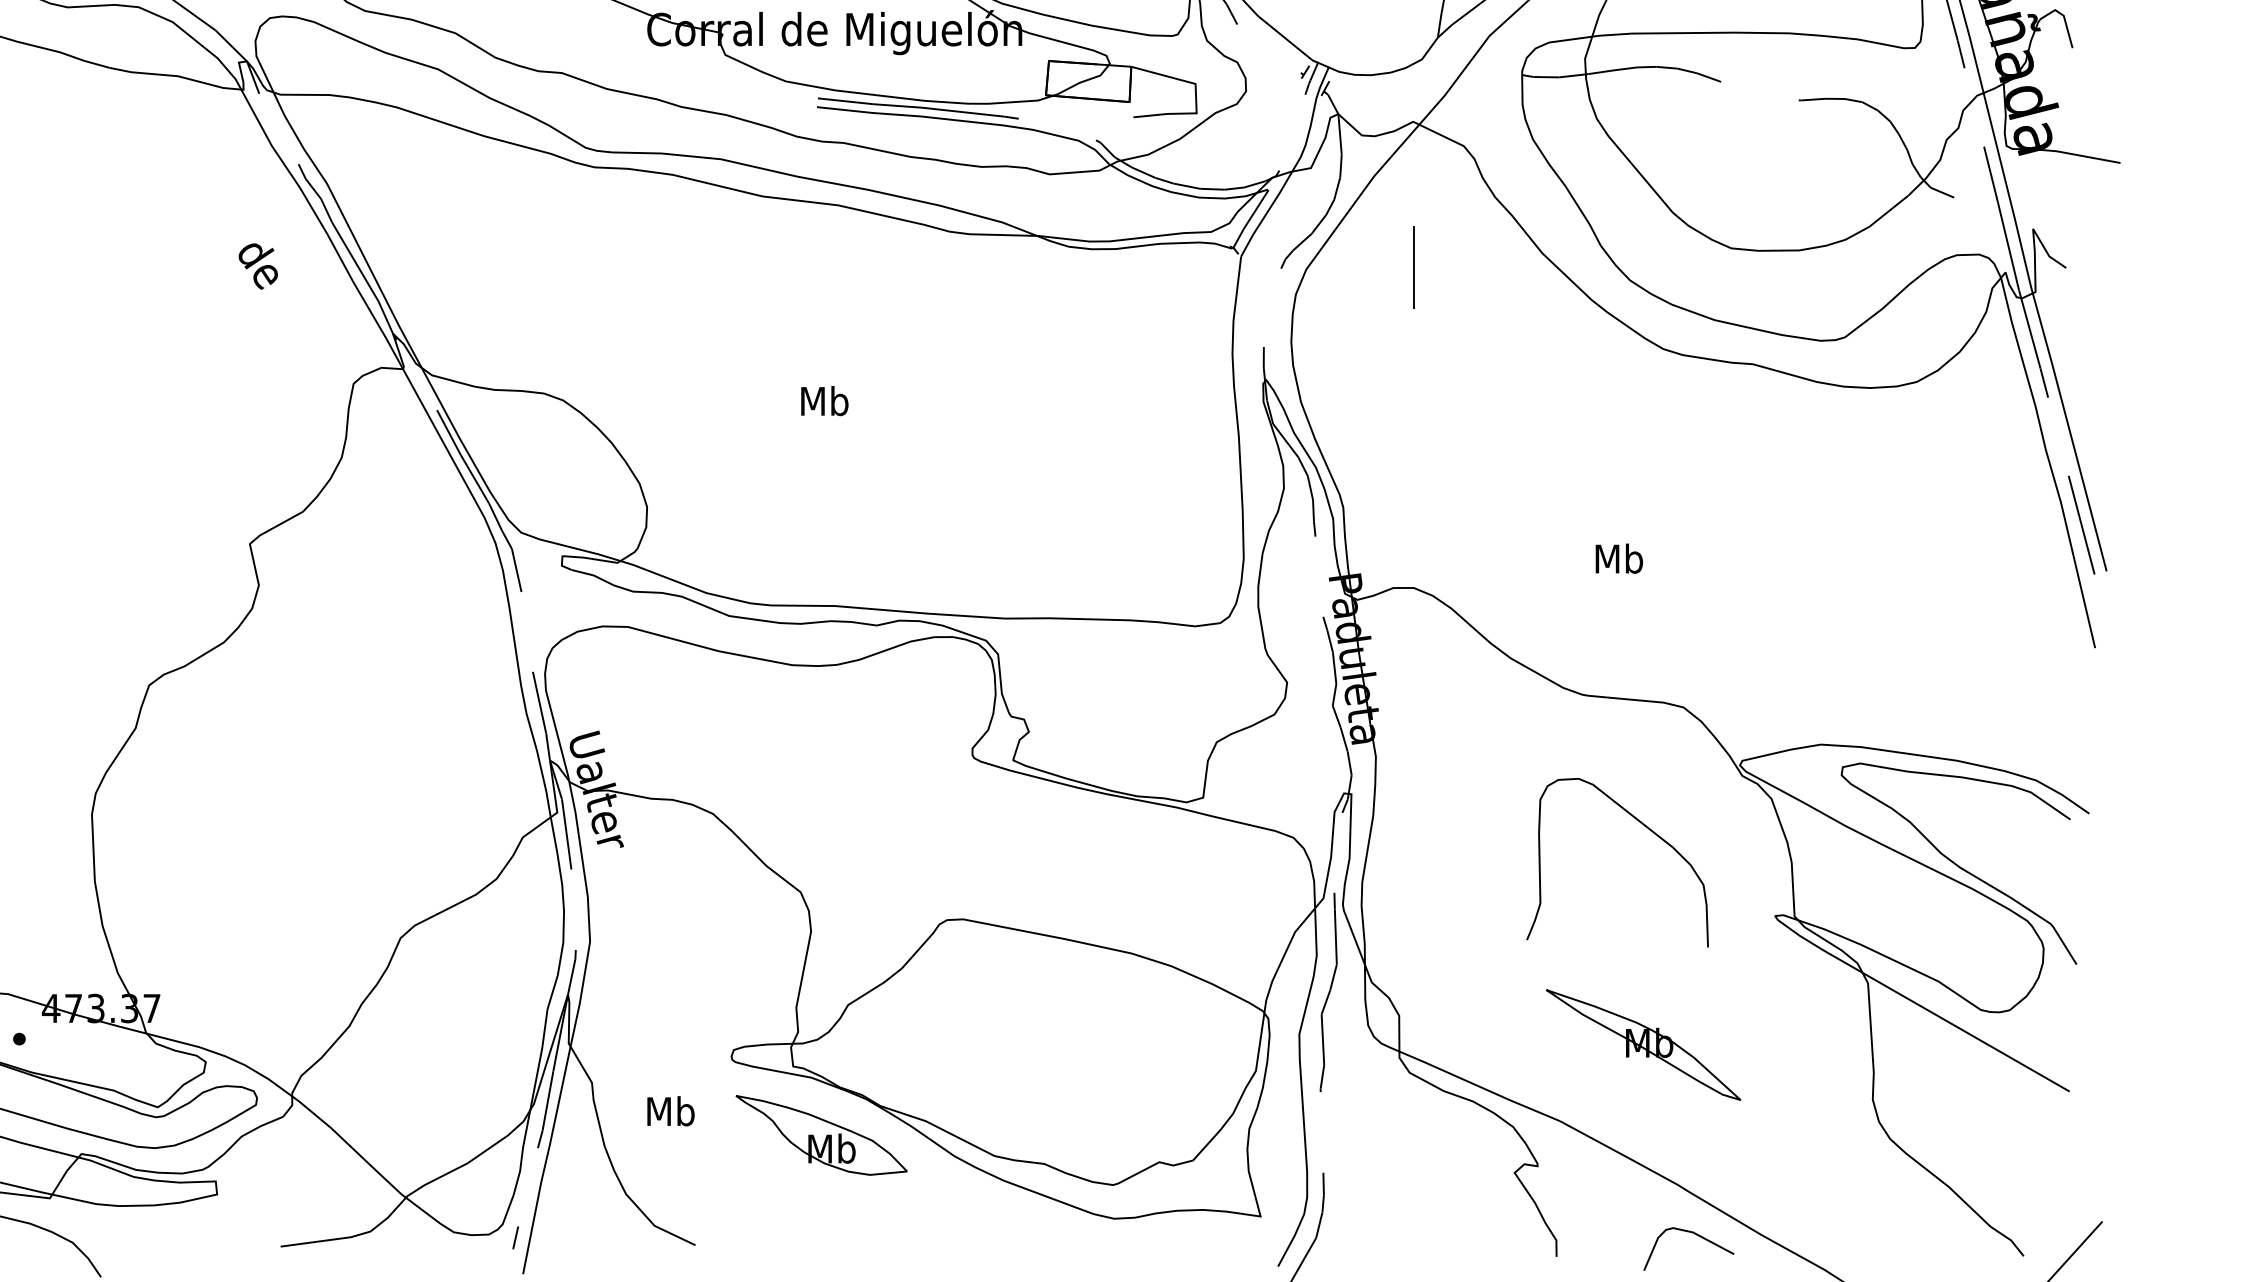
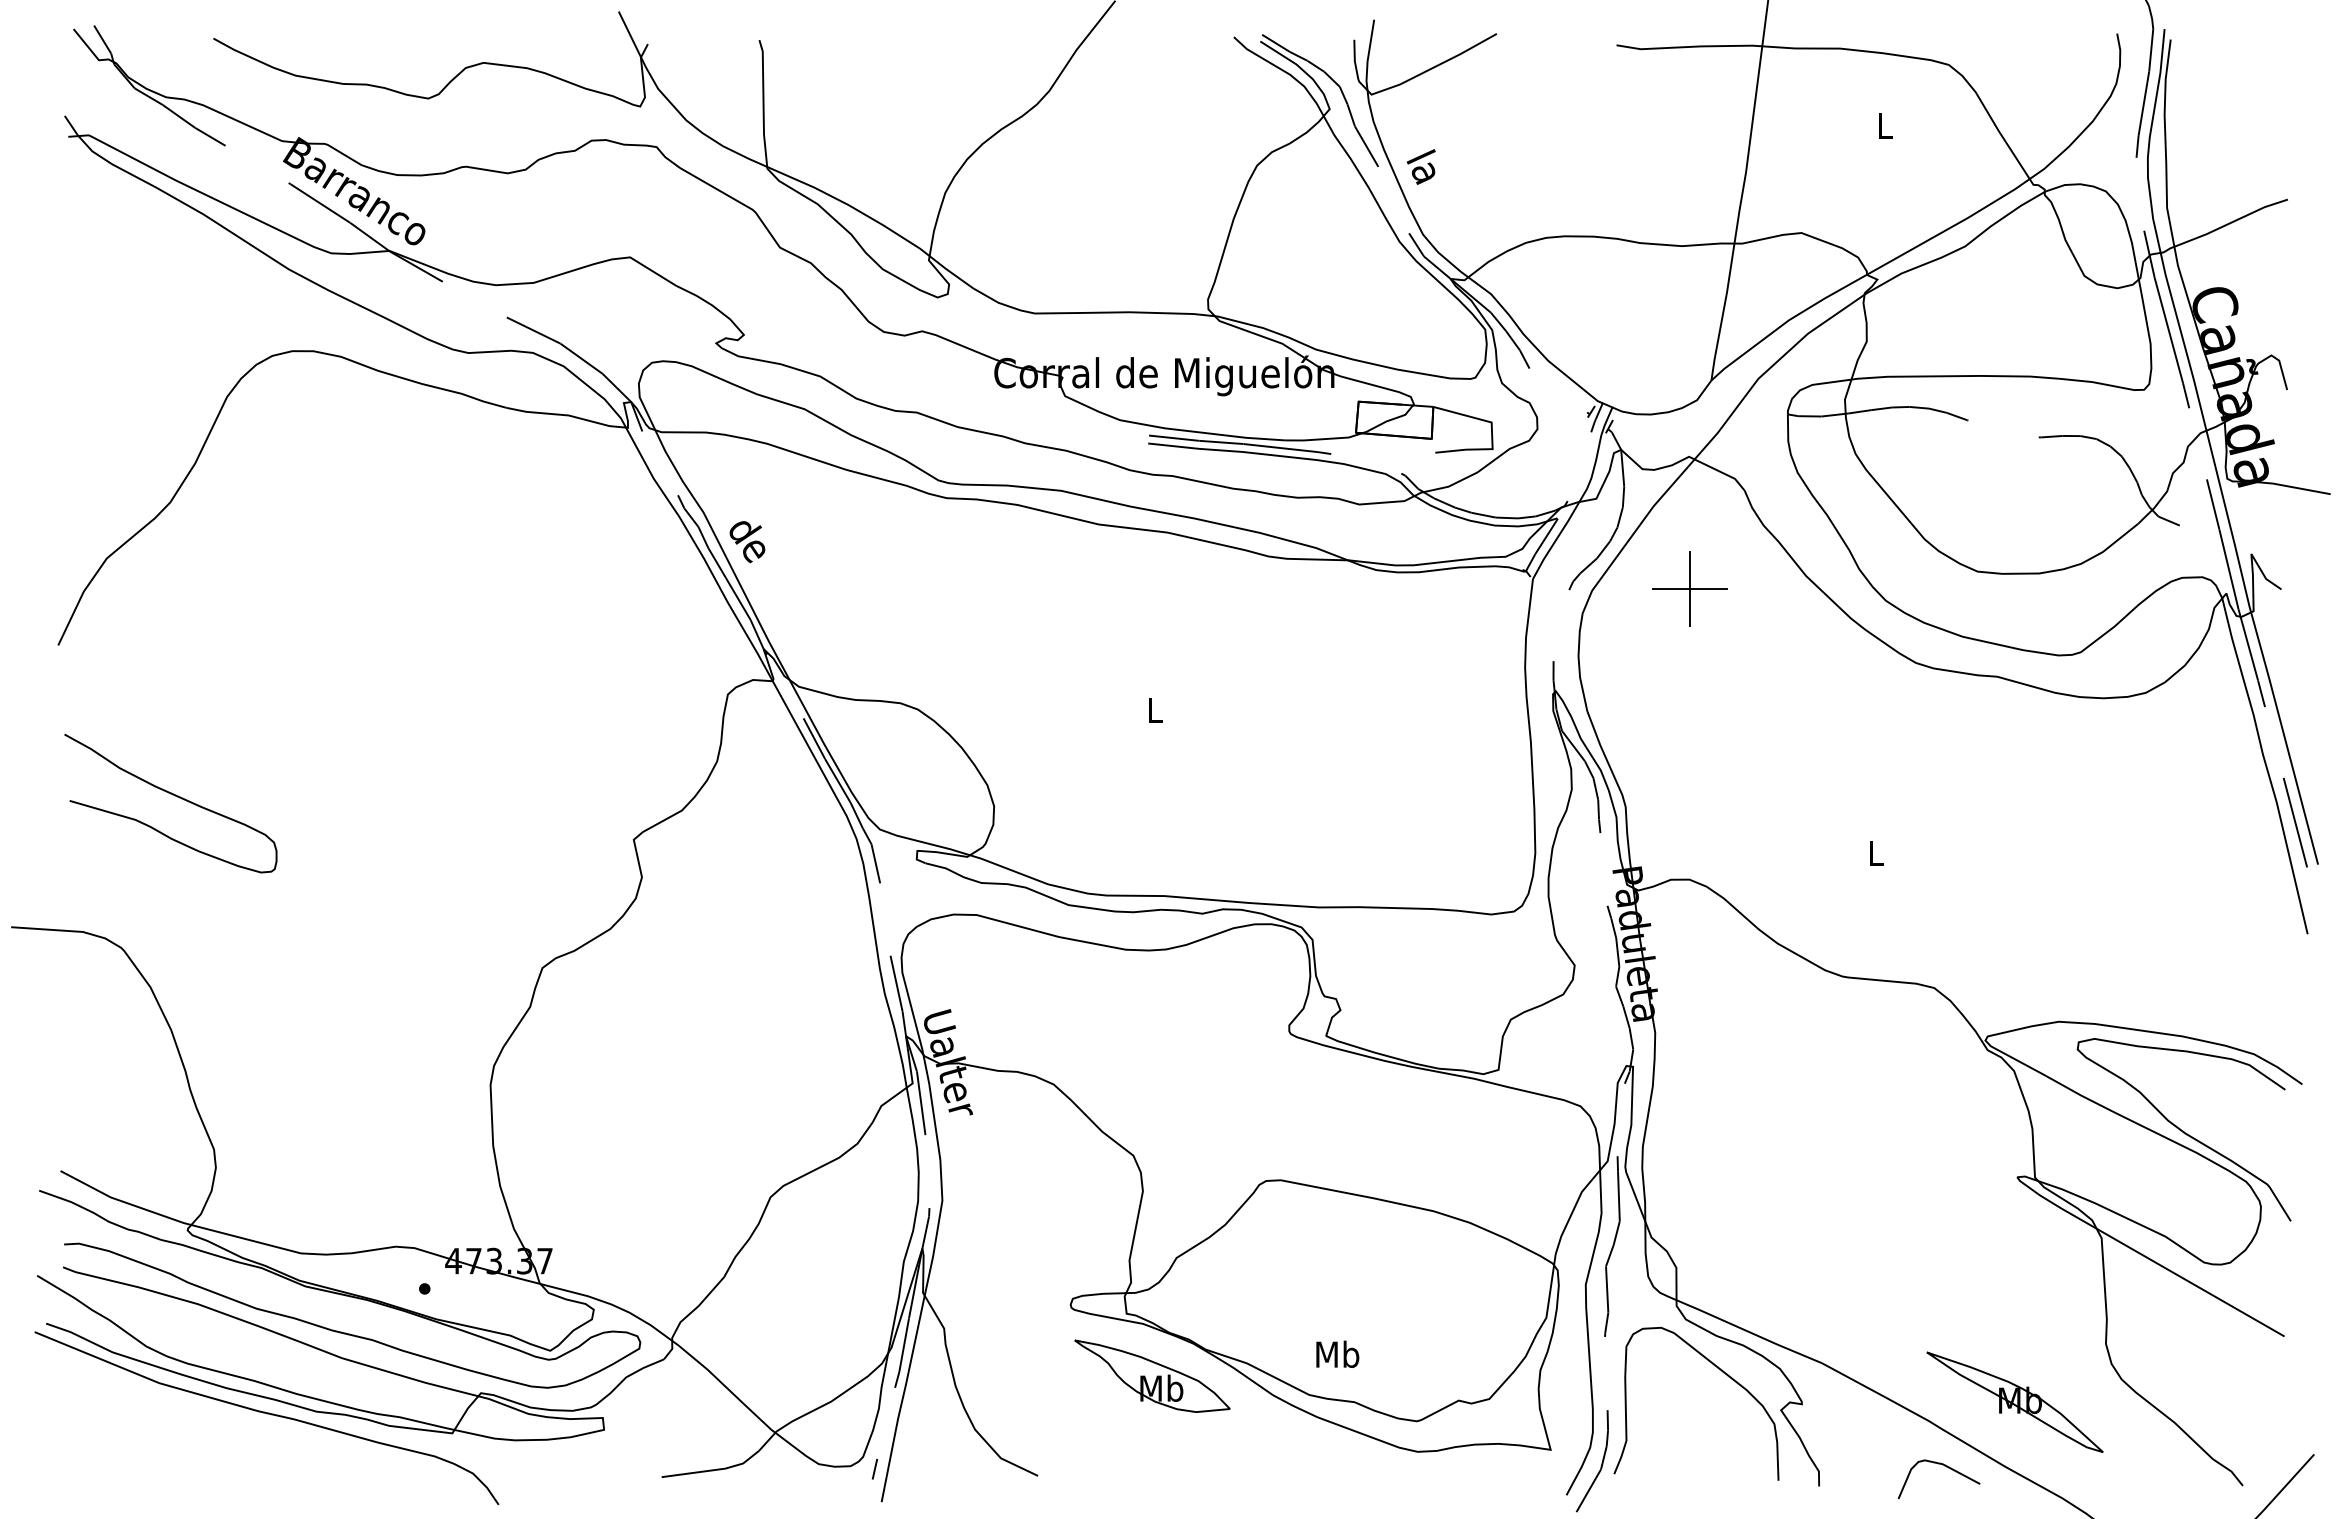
text: (258, 266) -> (747, 542), moved
line: (1413, 268) -> (1689, 589), added
text: (825, 400) -> (1155, 709), Mb -> L
text: (1618, 558) -> (1875, 852), Mb -> L
curve: (1647, 829) -> (1723, 1373), moved
part: (1642, 1044) -> (2014, 1401), moved
text: (670, 1110) -> (1337, 1353), moved

